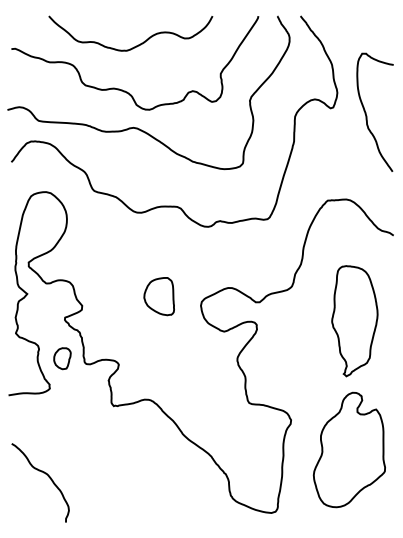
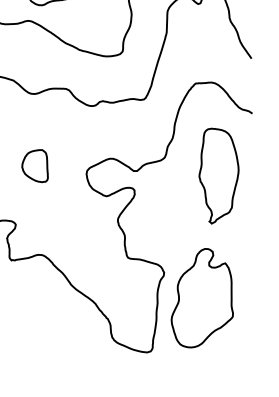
part: (158, 296) -> (34, 166), moved
part: (354, 321) -> (218, 176), moved
part: (348, 449) -> (201, 297), moved

